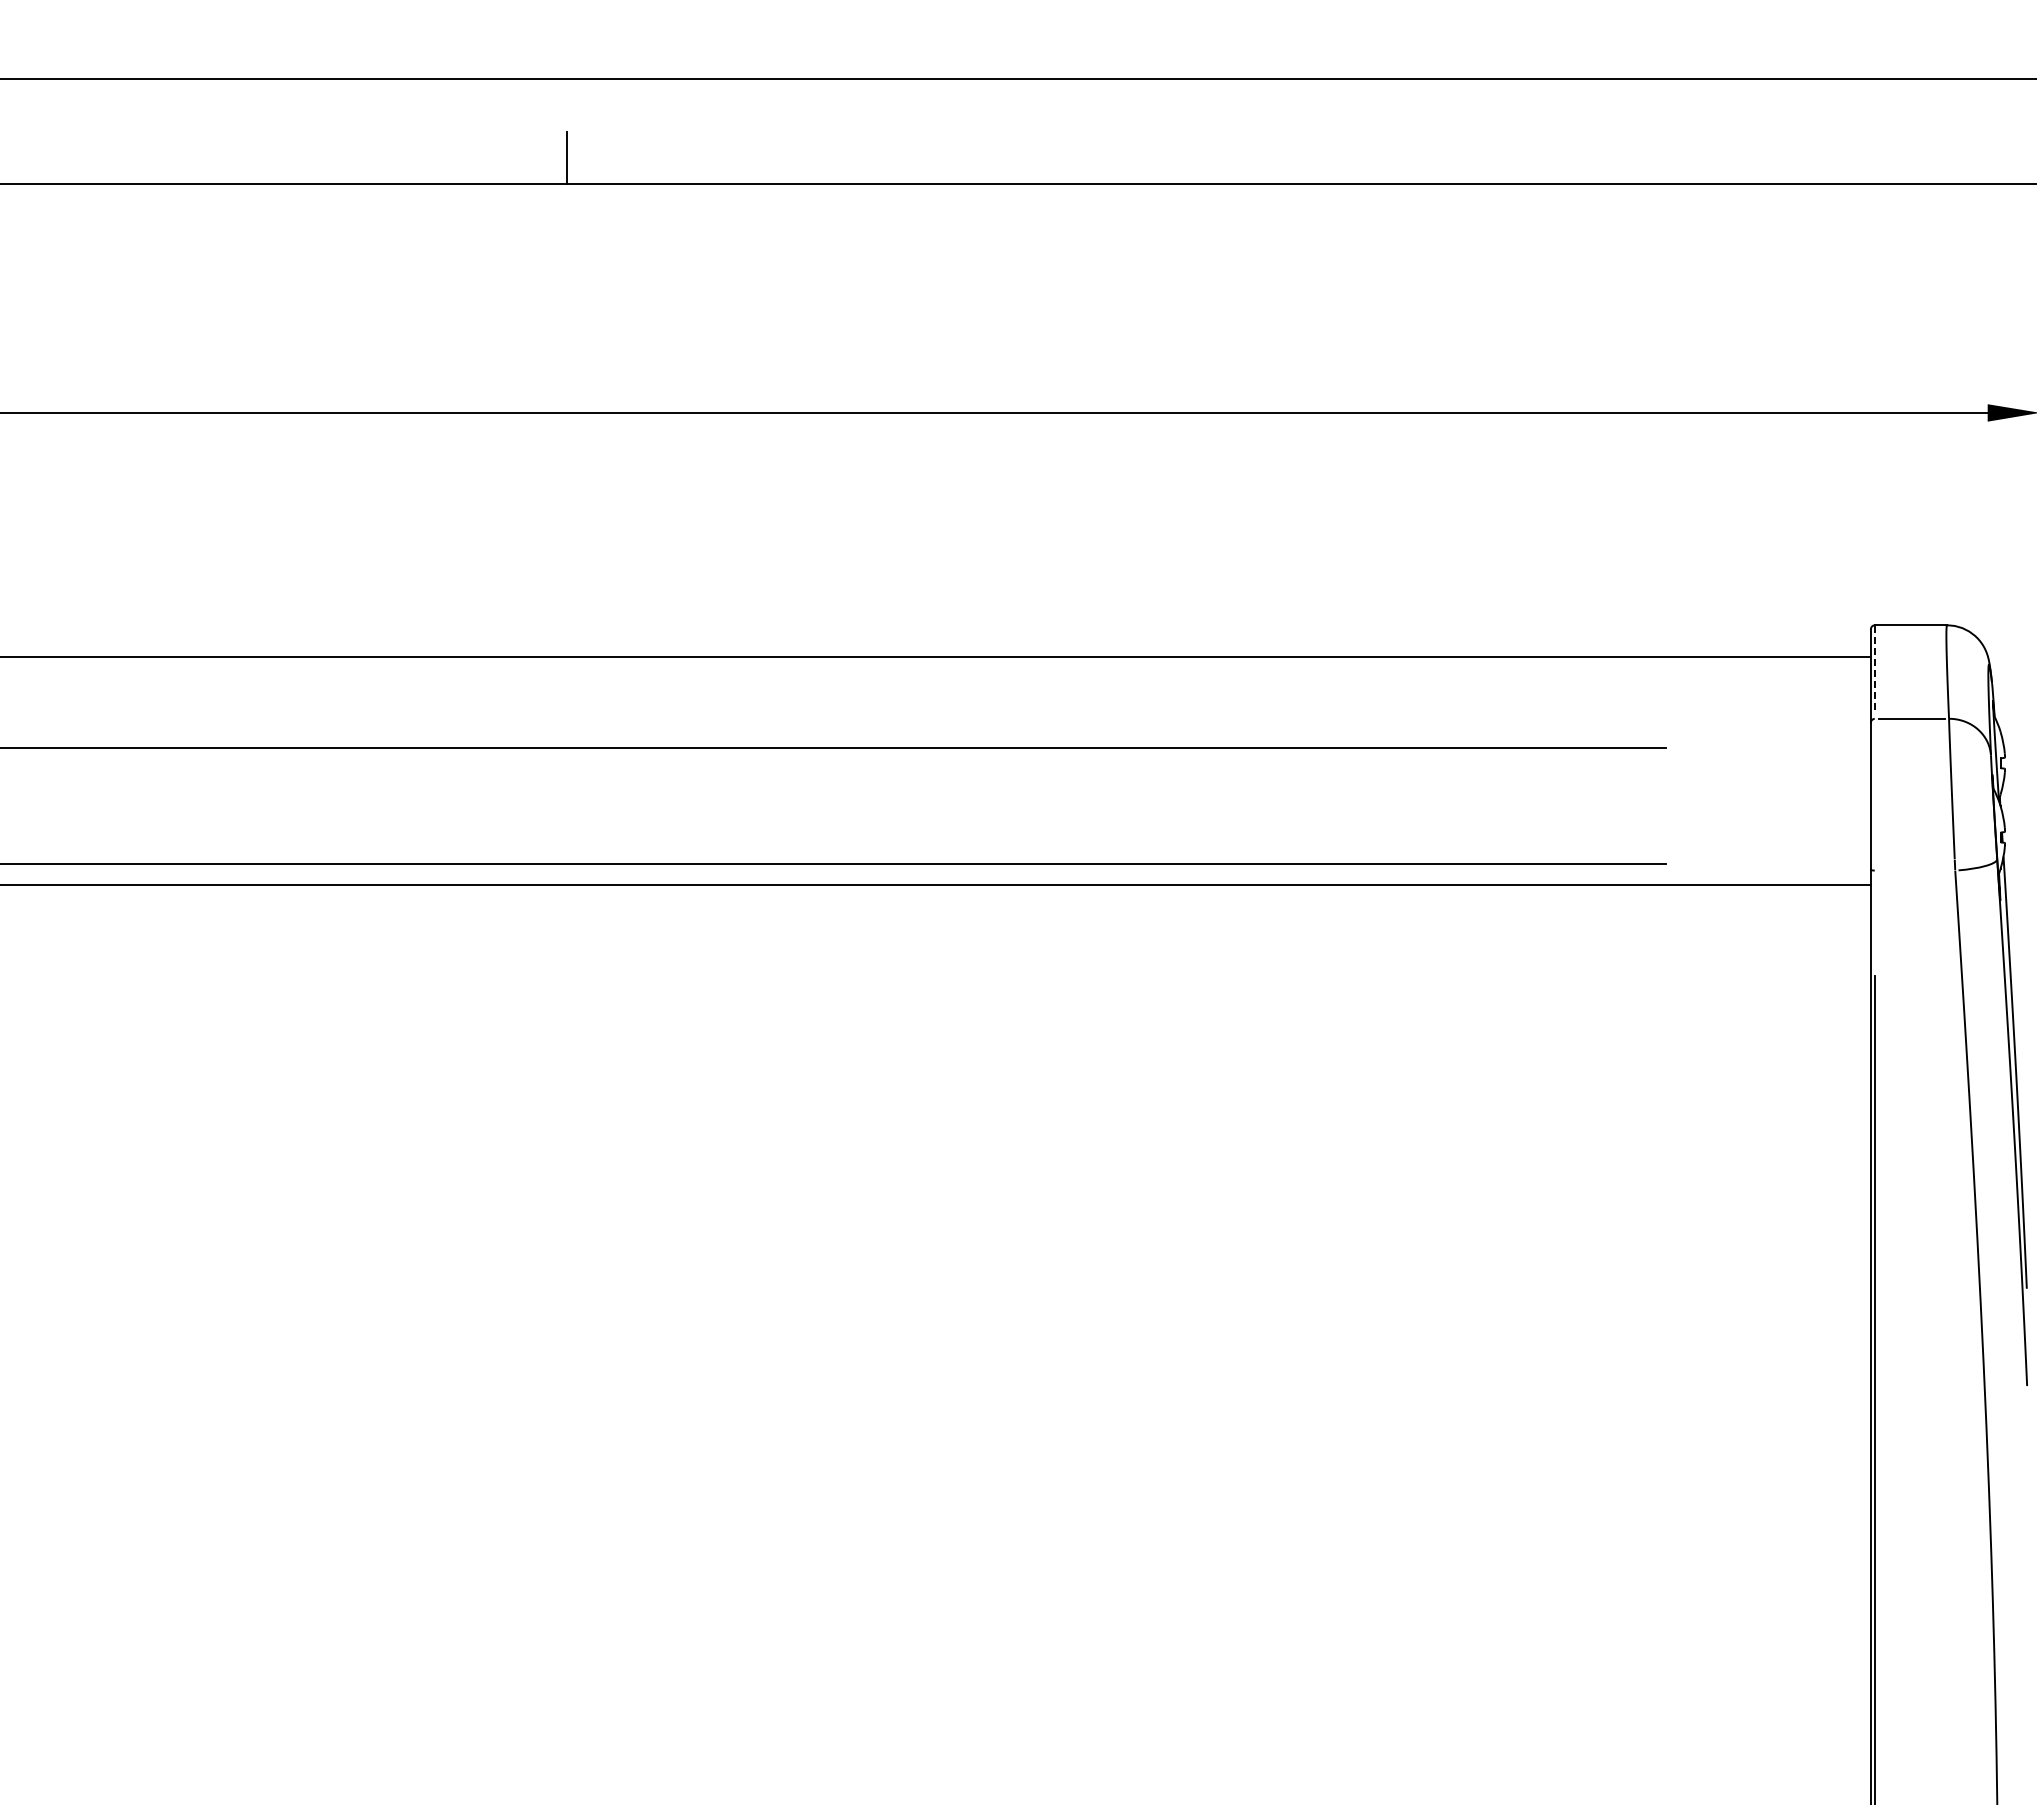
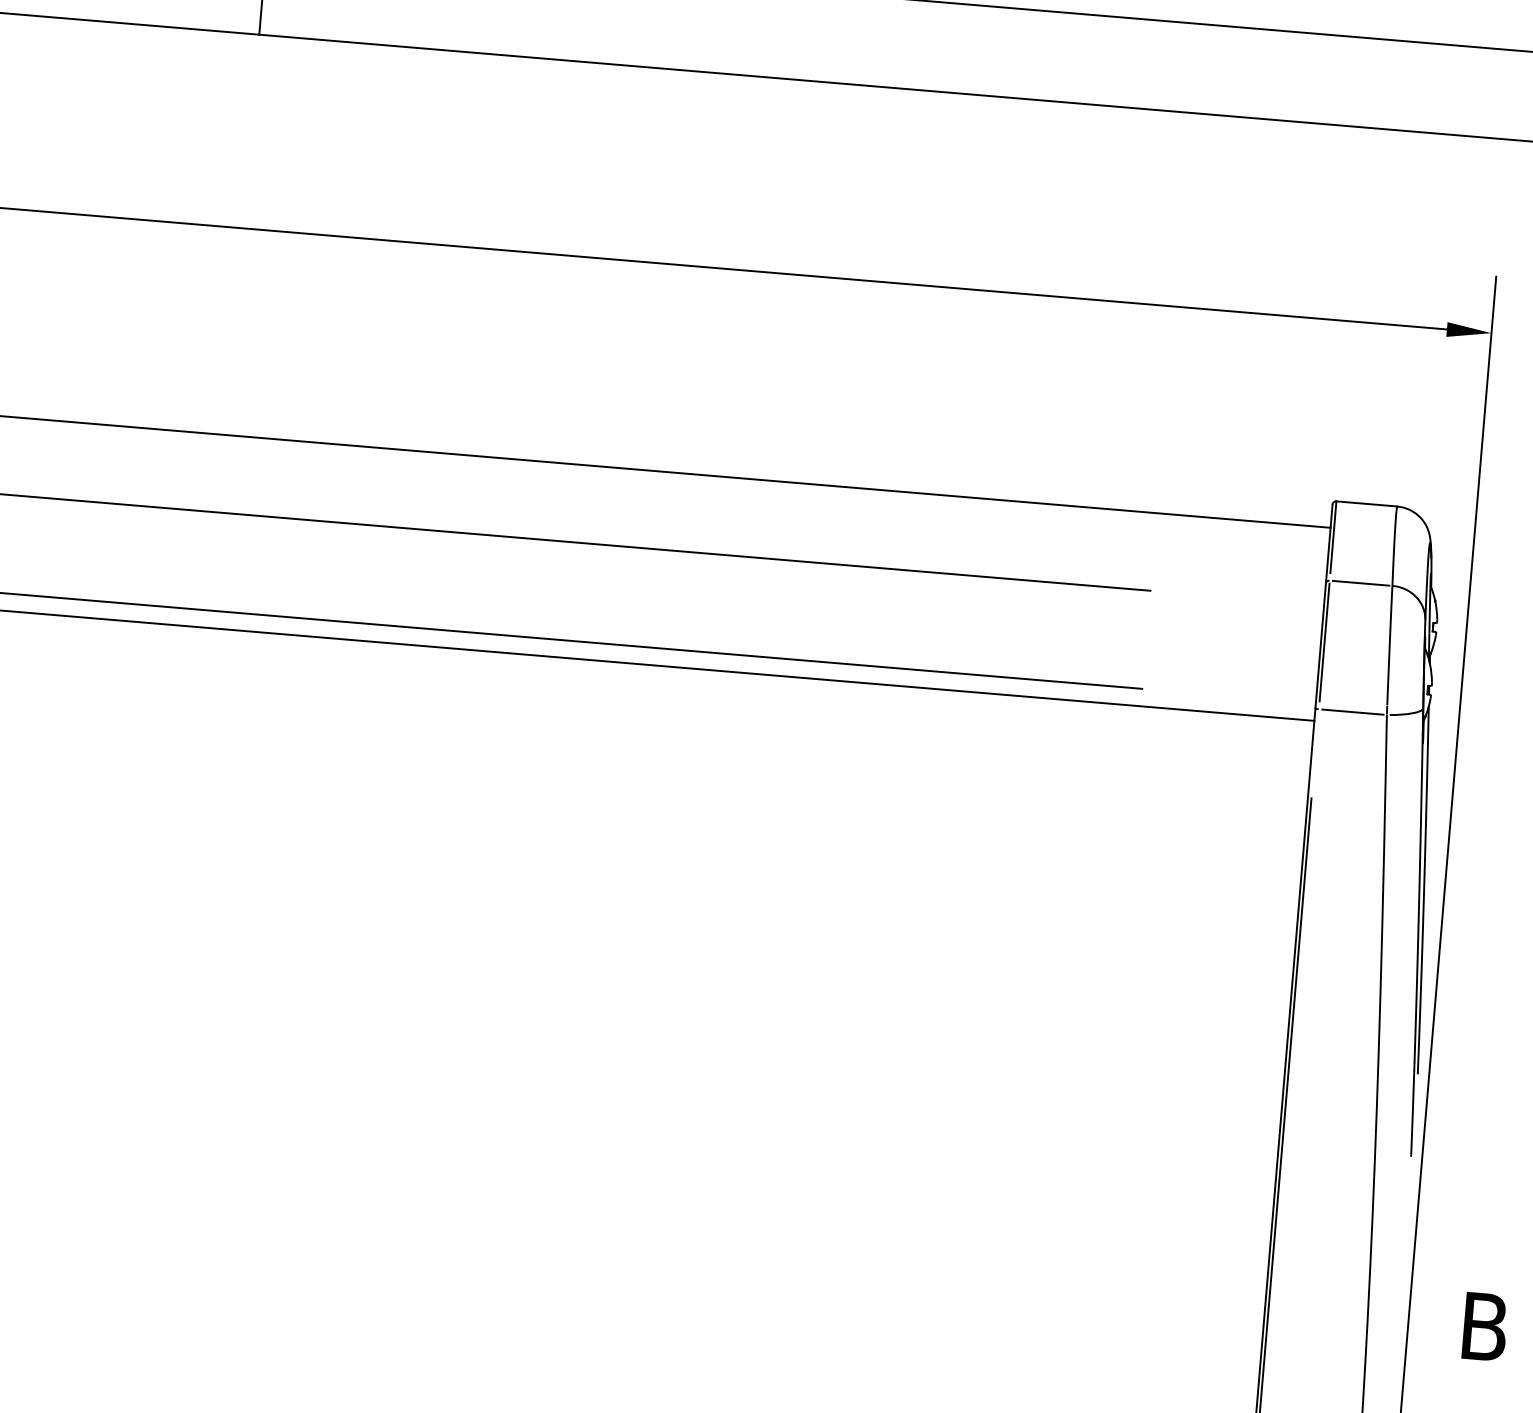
line: (1875, 667) -> (1333, 537), dashed -> solid
line: (1875, 791) -> (1324, 642), added
line: (1915, 870) -> (1353, 712), added

